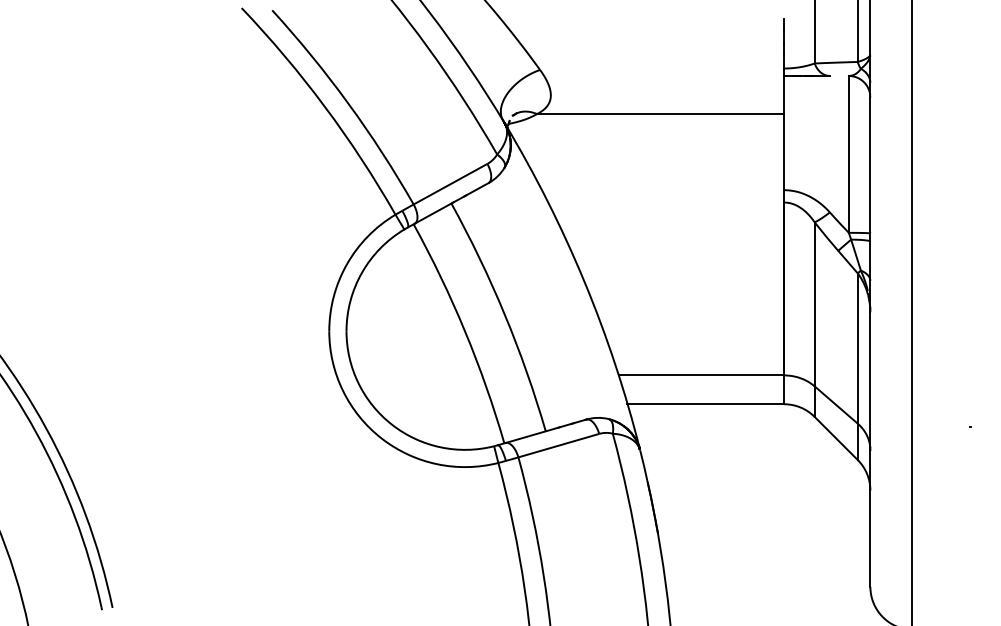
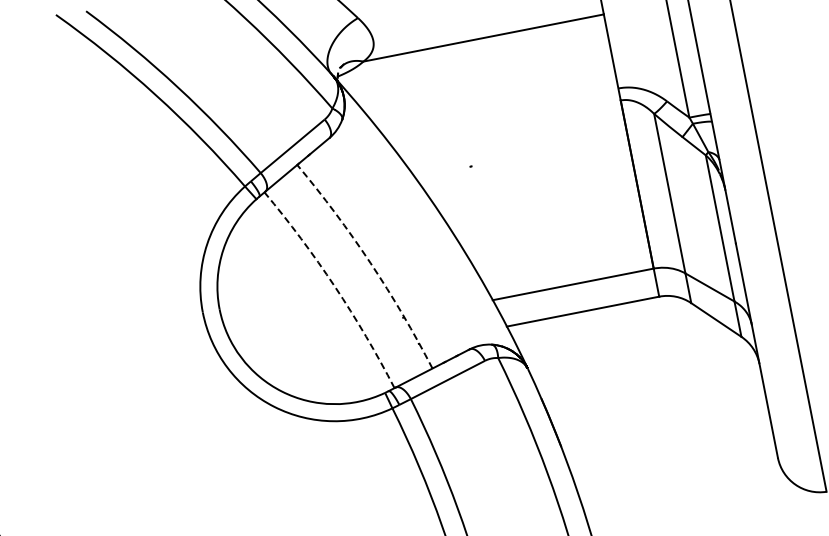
arc: (504, 314) -> (370, 262), solid -> dashed
arc: (465, 331) -> (335, 286), solid -> dashed

